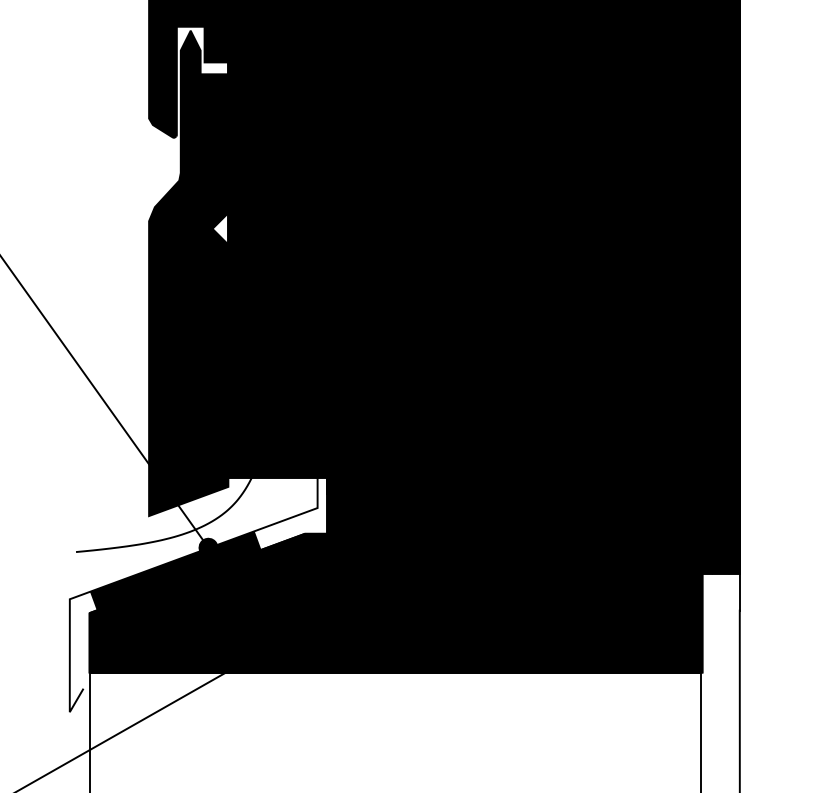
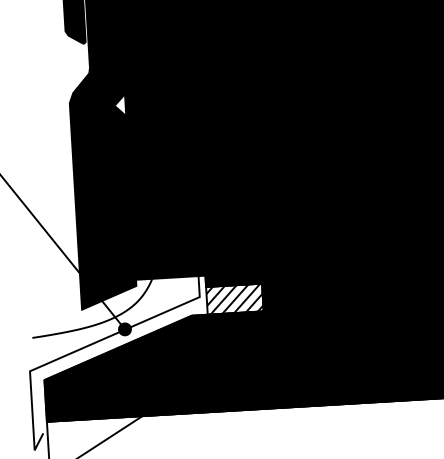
fill: (367, 513) -> (234, 298), removed
fill: (175, 570) -> (102, 346), removed

